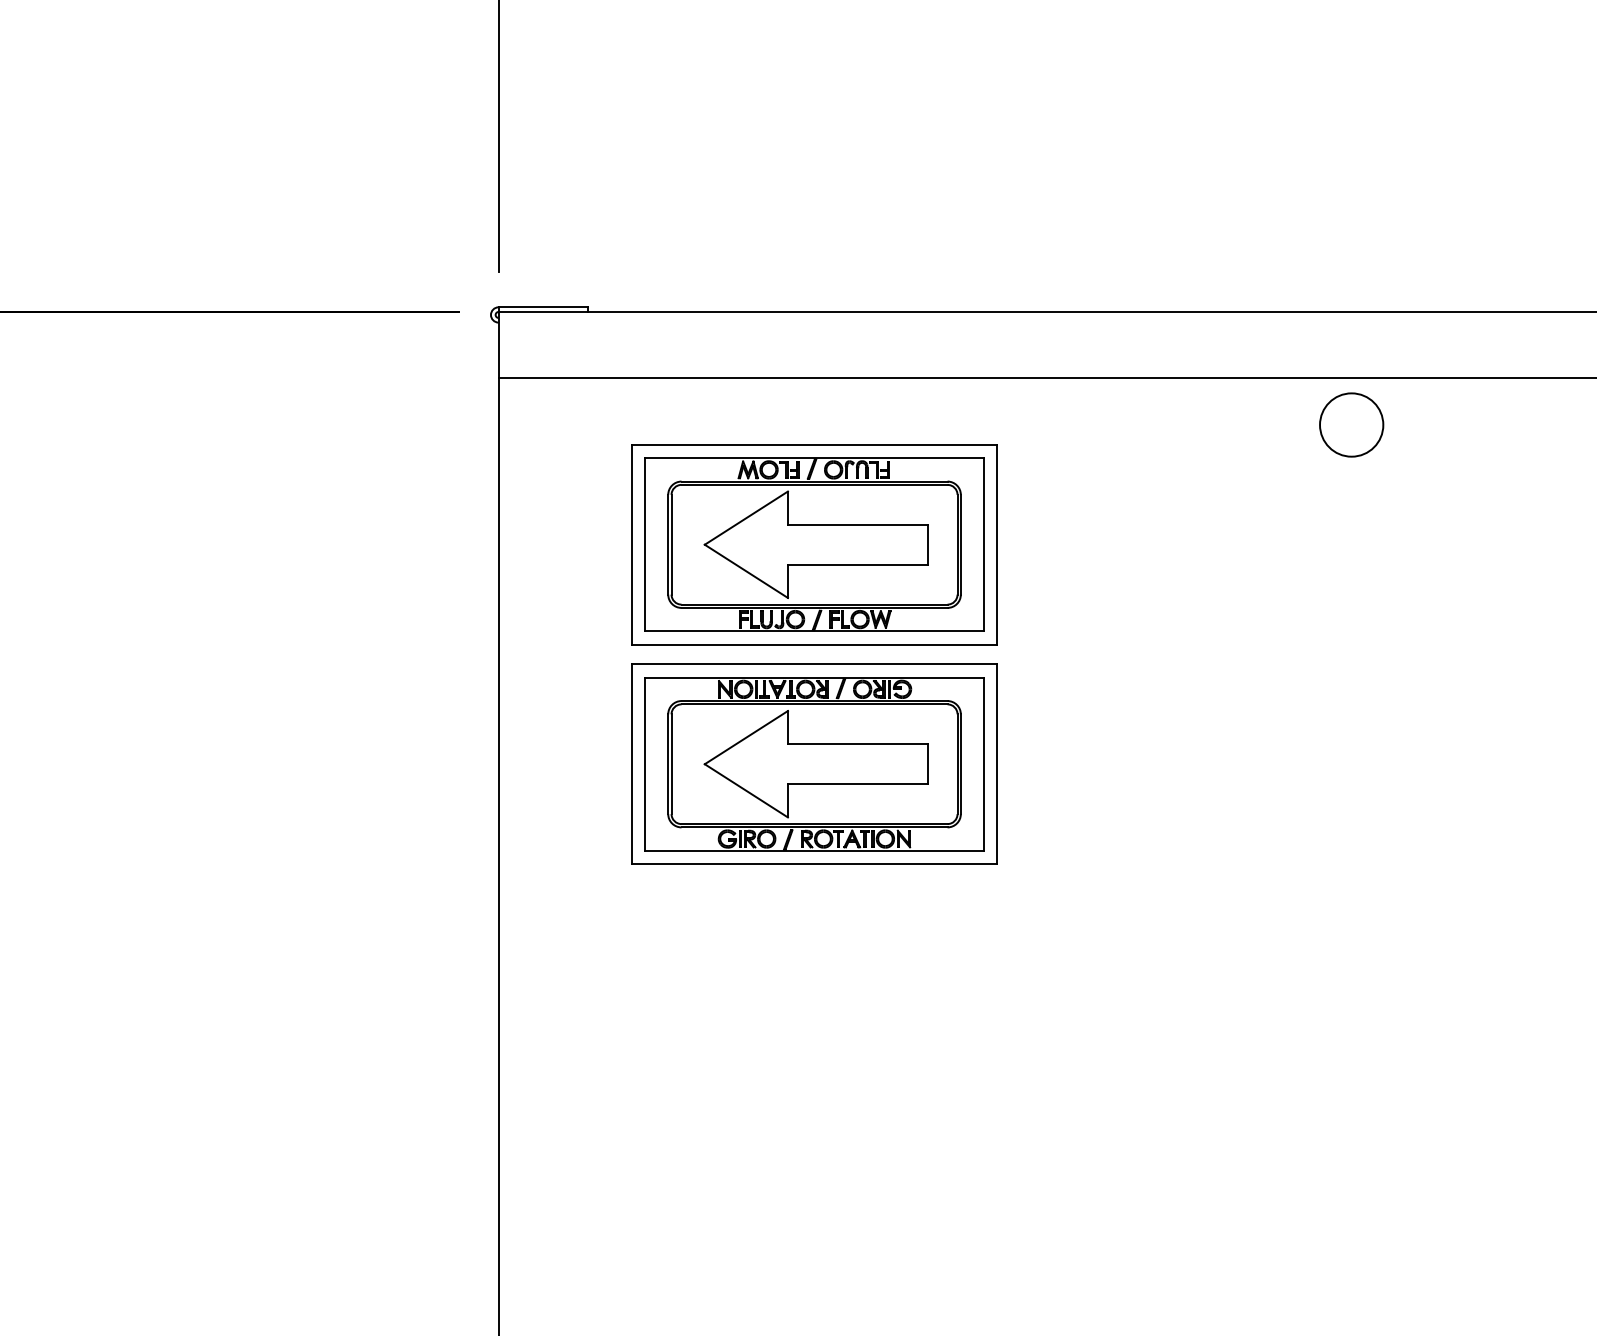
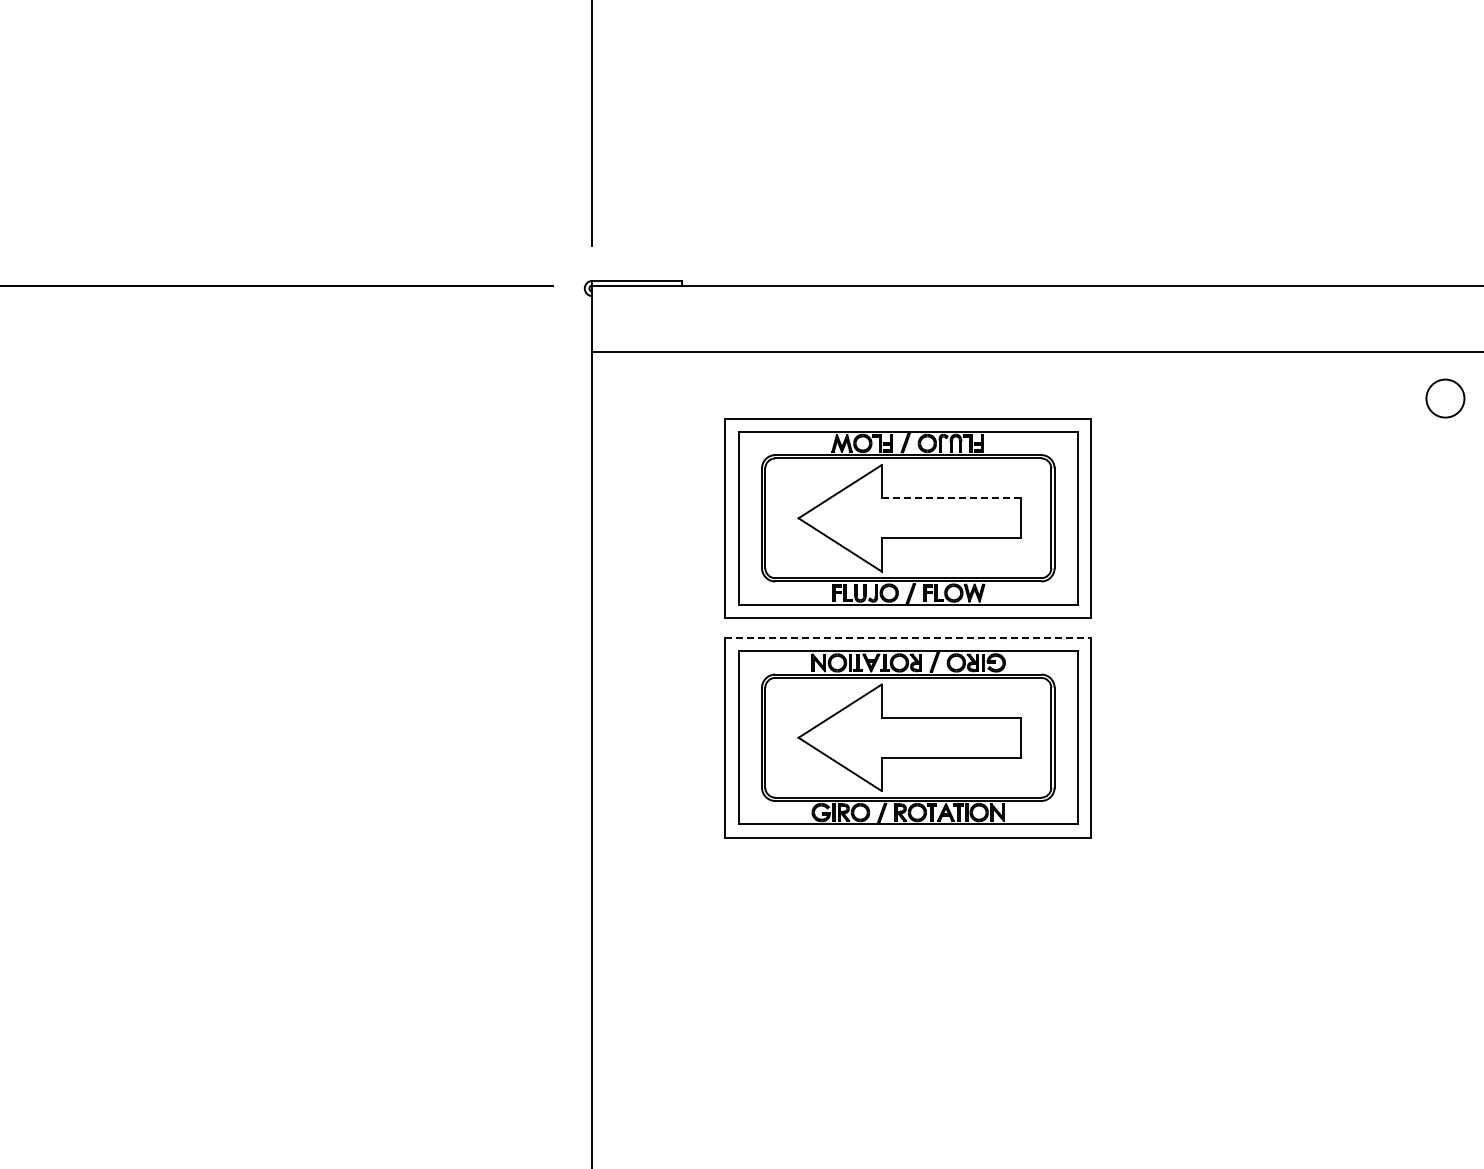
circle: (1351, 424) -> (1445, 398), size x0.6
line: (857, 524) -> (951, 498), solid -> dashed
line: (814, 664) -> (908, 638), solid -> dashed

